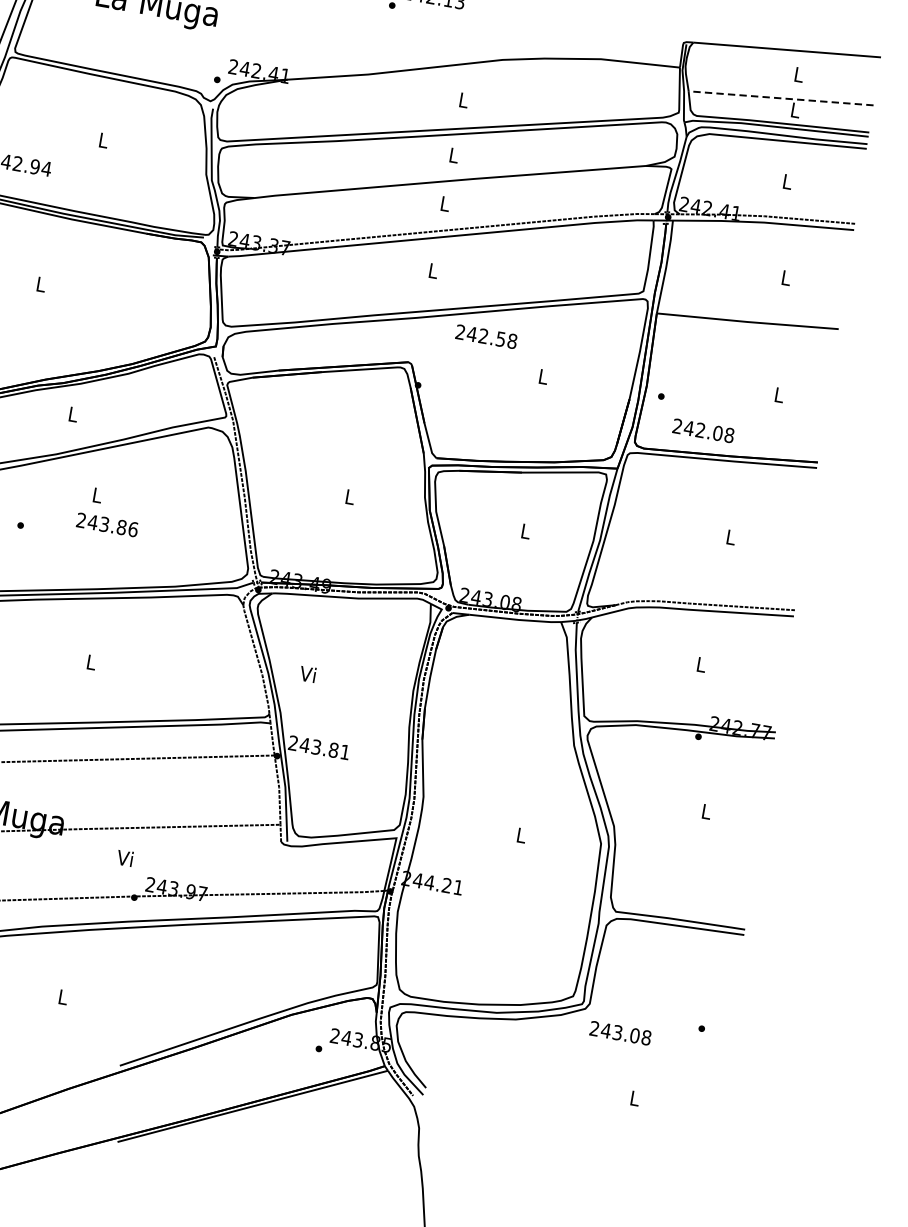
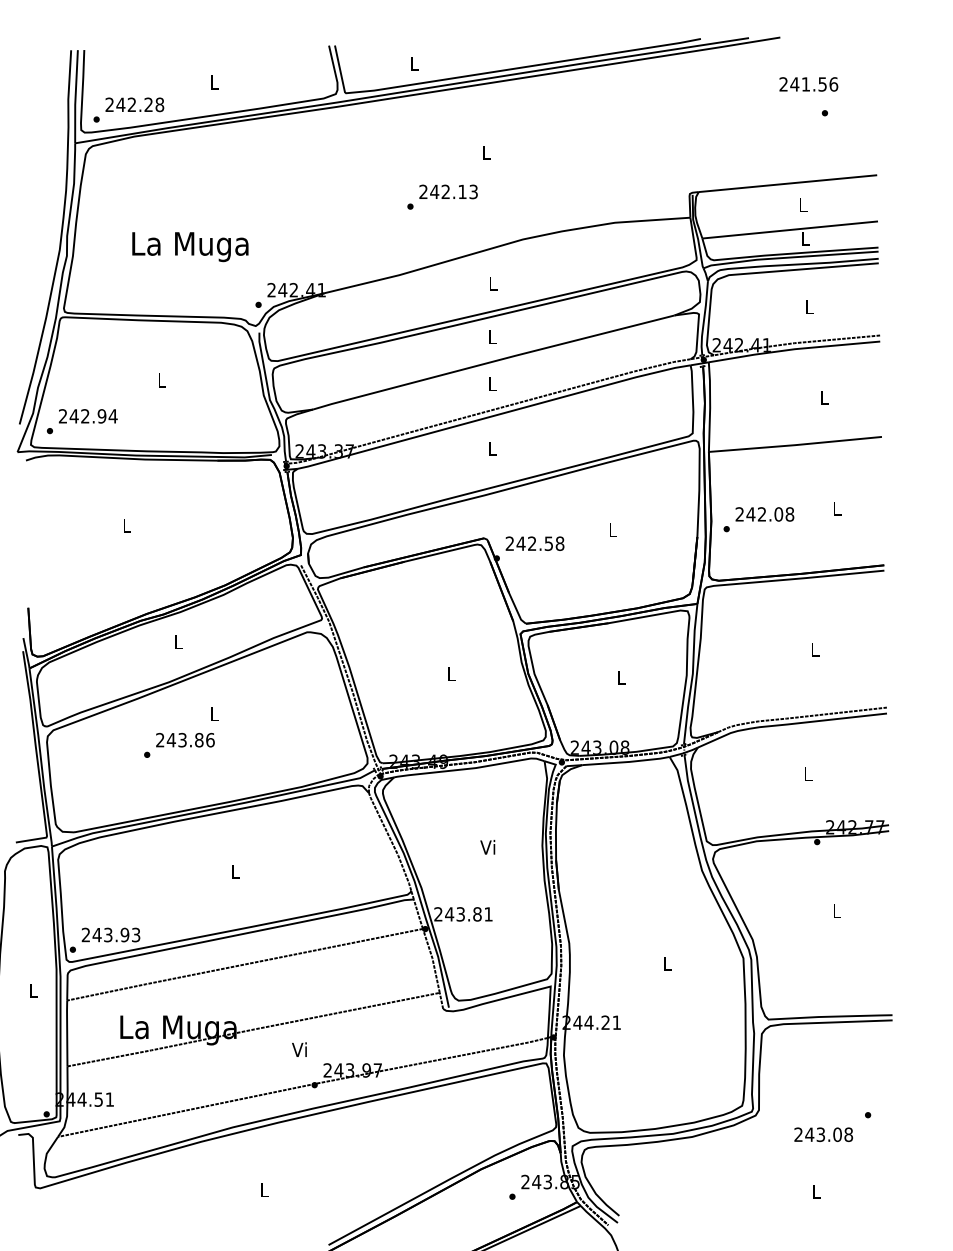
line: (780, 98) -> (789, 230), dashed -> solid
text: (485, 336) -> (534, 543), moved
text: (703, 430) -> (764, 514), moved
text: (107, 525) -> (185, 740), moved
text: (307, 674) -> (487, 847), moved
text: (620, 1033) -> (823, 1134), moved

